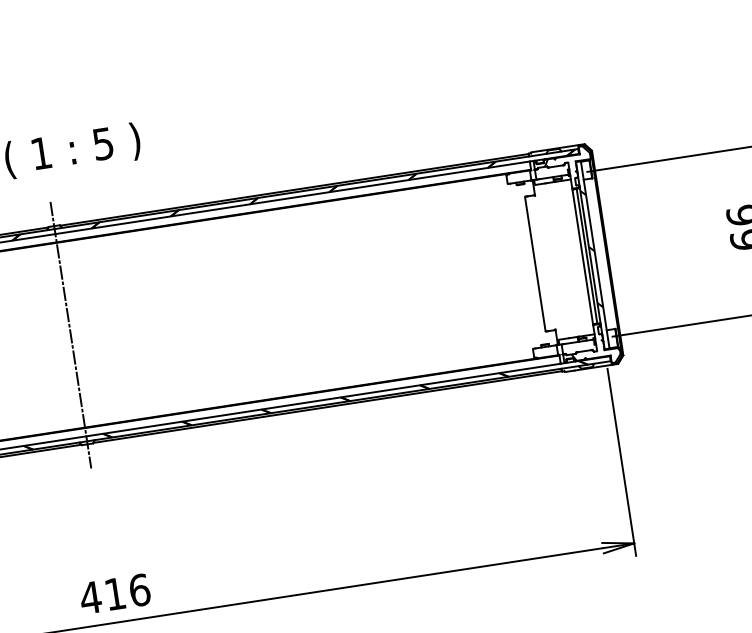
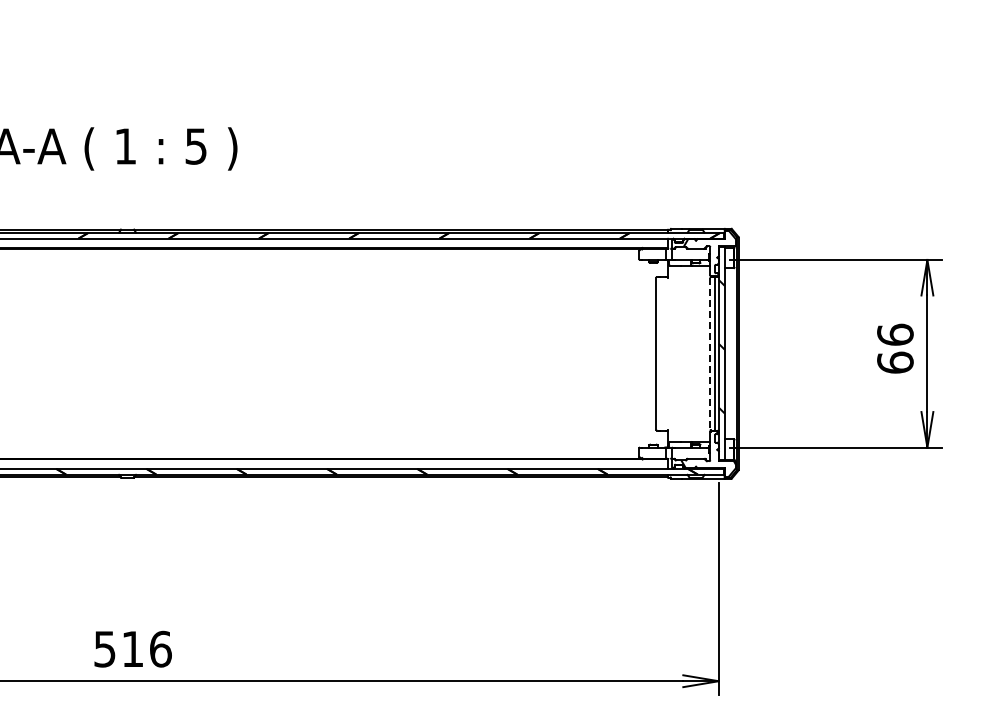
line: (582, 256) -> (710, 353), solid -> dashed
line: (70, 335) -> (127, 353), removed
text: (90, 598) -> (104, 649), 416 -> 516

